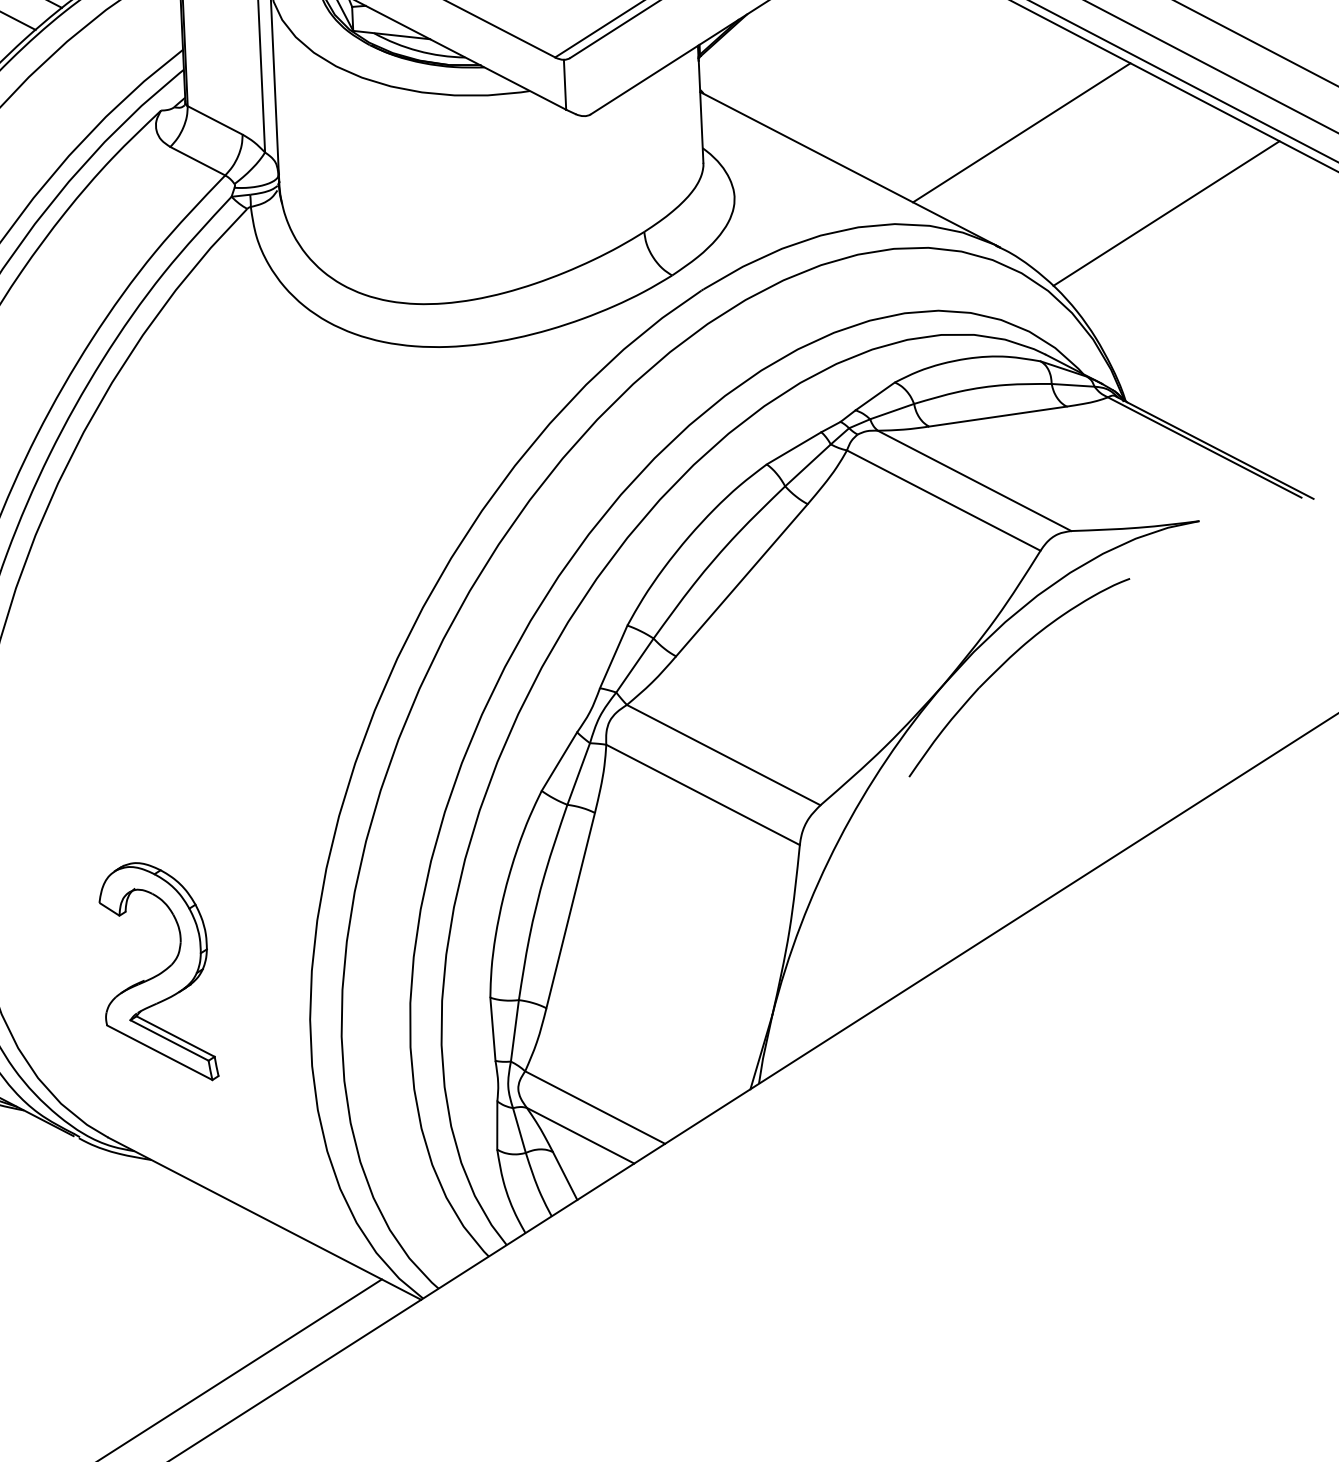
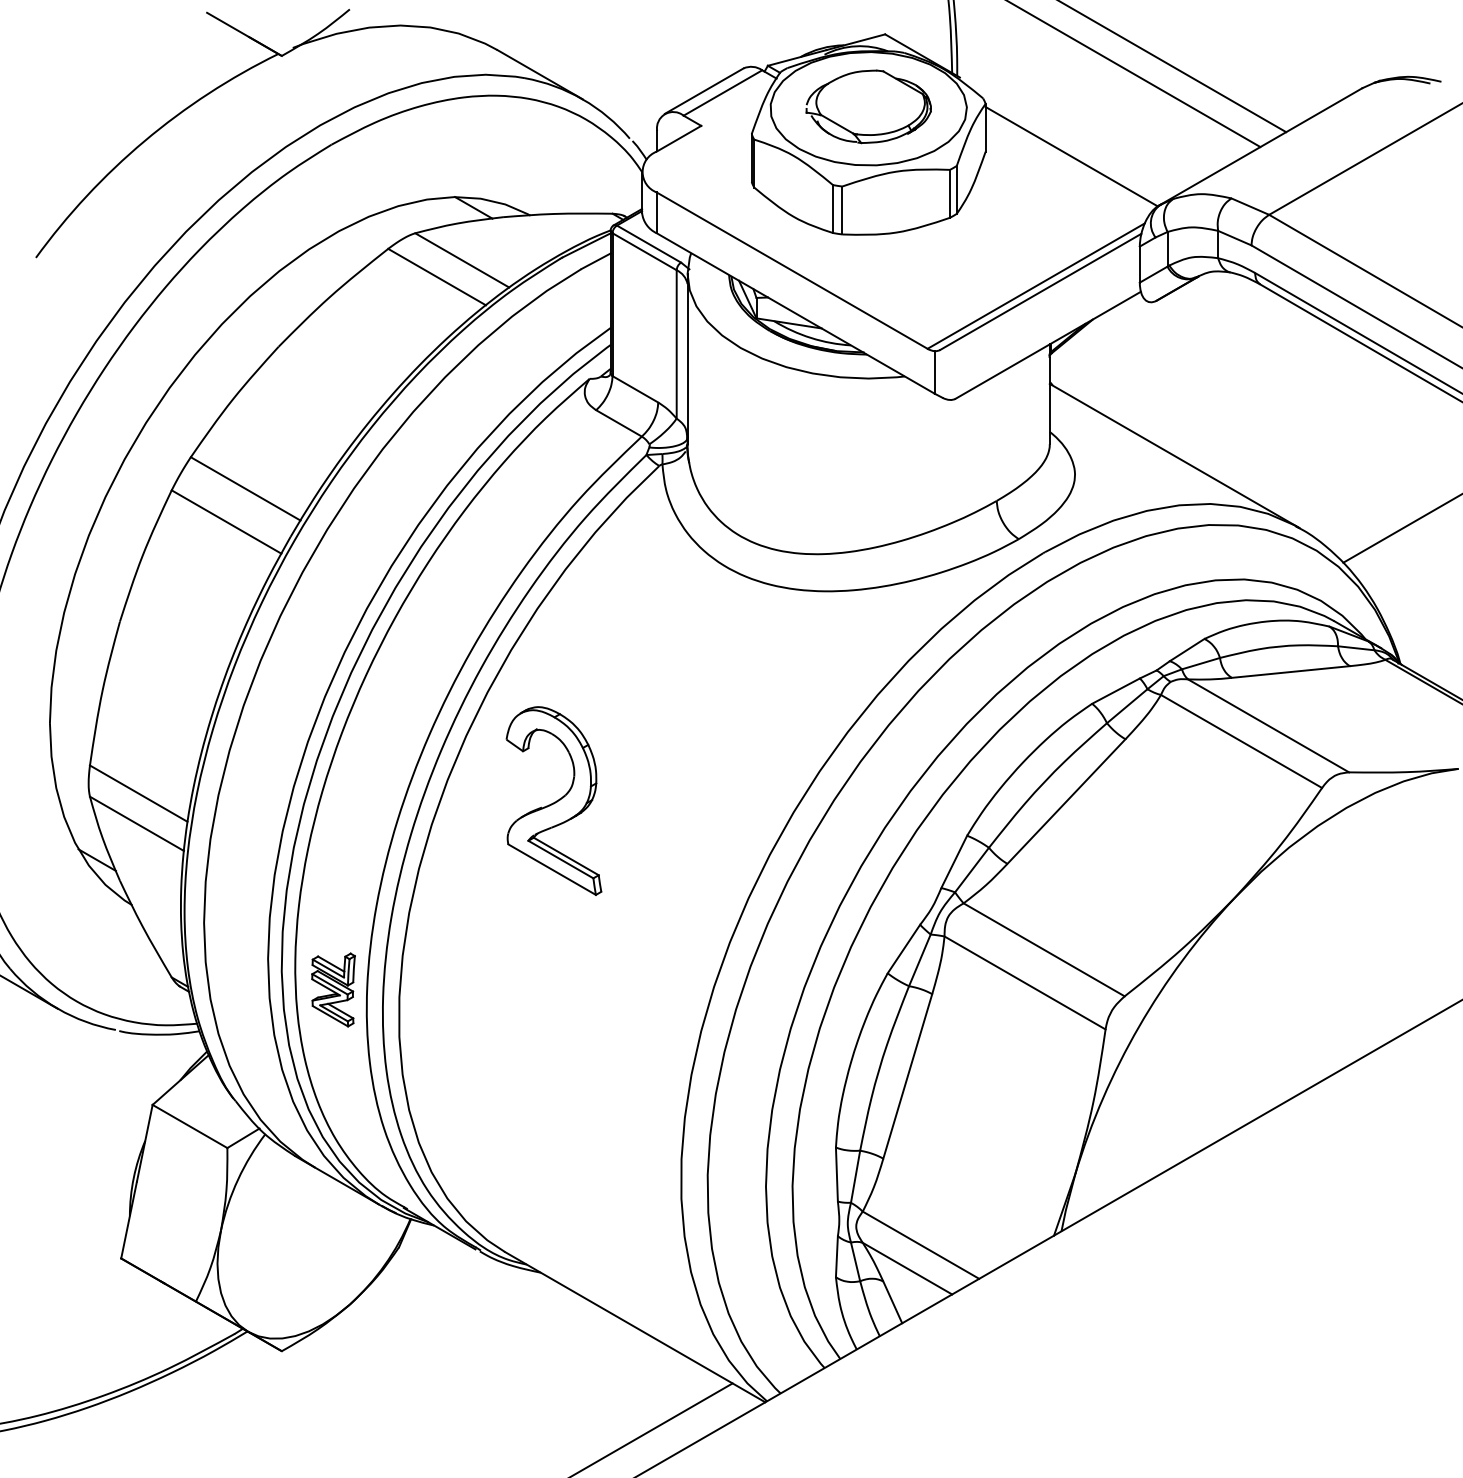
line: (1020, 133) -> (1321, 431), removed
part: (1006, 663) -> (1288, 882), removed
part: (157, 971) -> (553, 800), moved

